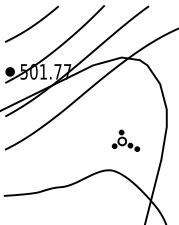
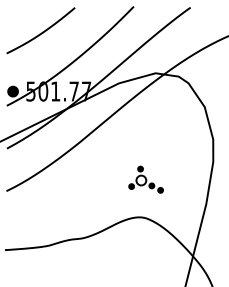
part: (125, 140) -> (145, 179), moved

